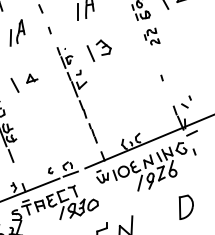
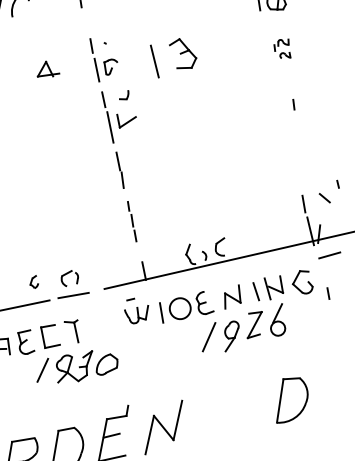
part: (151, 36) -> (281, 48), size x0.6
line: (161, 77) -> (292, 103), moved
part: (32, 78) -> (49, 70), moved

